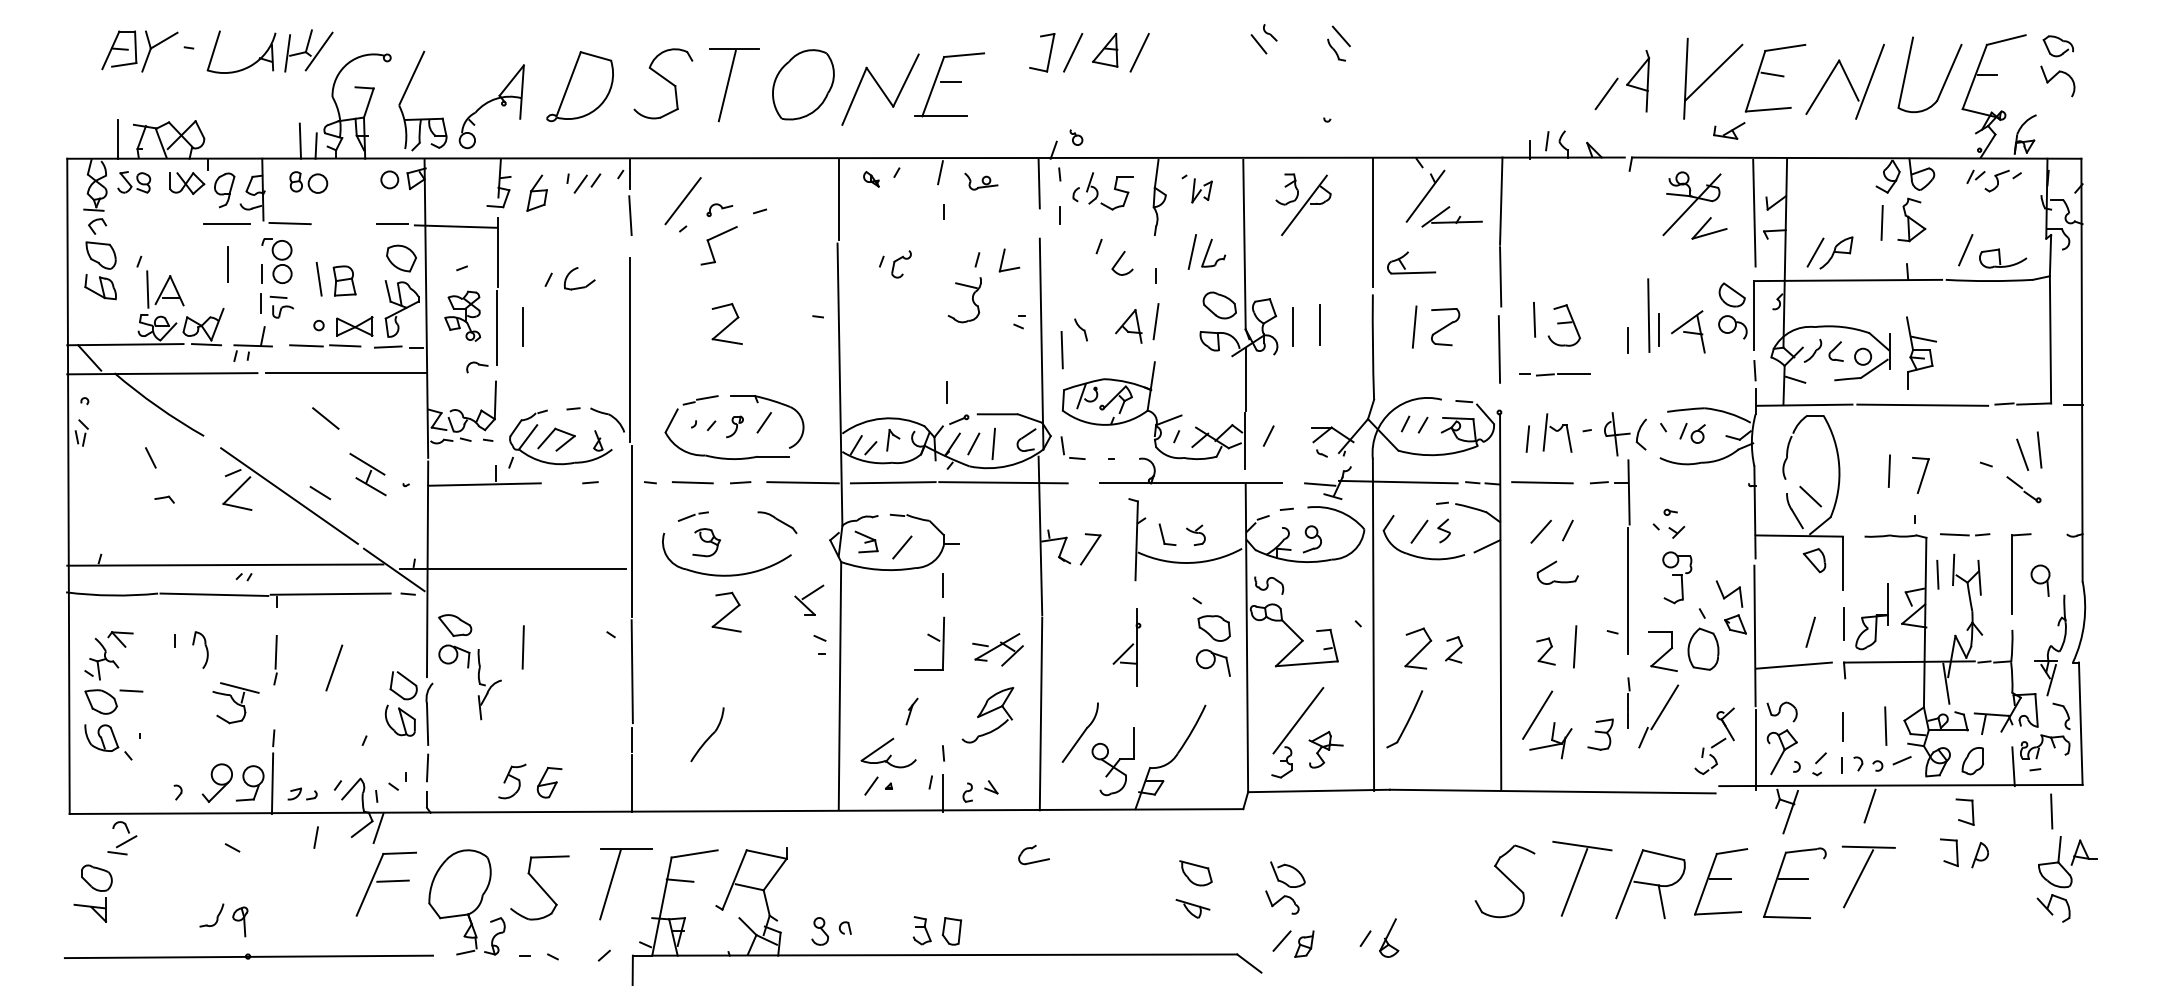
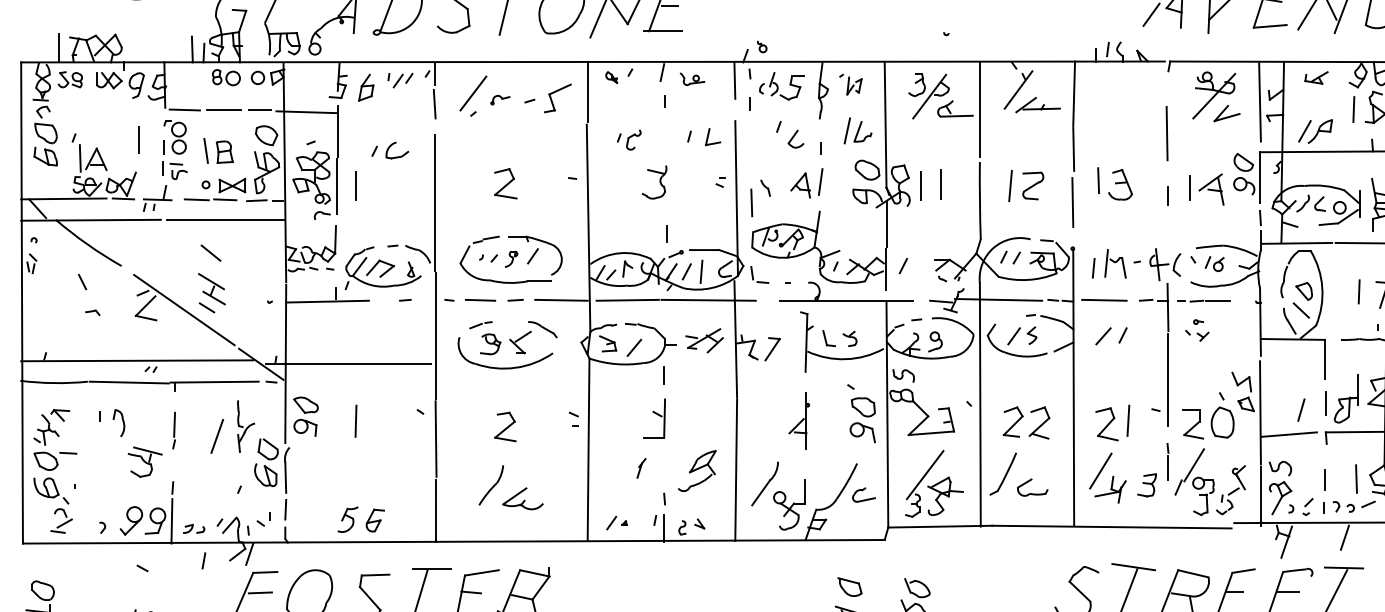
part: (1729, 130) -> (1316, 77), moved
part: (308, 182) -> (226, 77), moved
line: (226, 223) -> (223, 109), moved
part: (711, 248) -> (552, 100), moved
part: (1405, 267) -> (950, 112), moved
part: (972, 300) -> (660, 182), moved
line: (1648, 315) -> (1166, 133), moved
part: (462, 316) -> (311, 178), size x1.43
part: (1554, 374) -> (1203, 300), moved
part: (367, 474) -> (211, 289), moved
part: (1814, 560) -> (1304, 291), moved
part: (1677, 577) -> (1203, 496), moved
part: (1557, 580) -> (1032, 493), moved
part: (809, 599) -> (520, 342), moved
part: (726, 611) -> (505, 426), moved
part: (997, 649) -> (704, 340), moved
part: (1453, 649) -> (1039, 422), size x1.67
part: (1545, 651) -> (1106, 424), size x1.67
part: (489, 684) -> (246, 426), moved
part: (1325, 749) -> (945, 496), size x1.43
part: (888, 752) -> (522, 498), moved
part: (122, 838) -> (61, 521), moved
part: (1033, 854) -> (863, 494), moved

